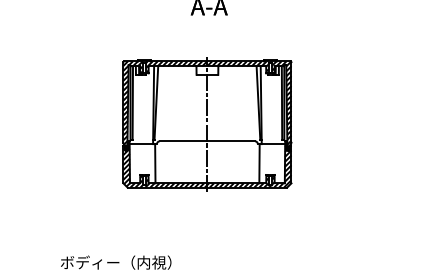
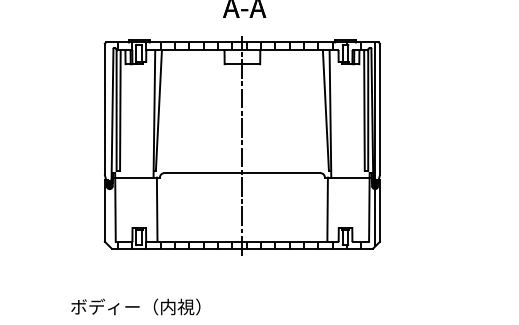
part: (207, 124) -> (242, 145), size x1.4

